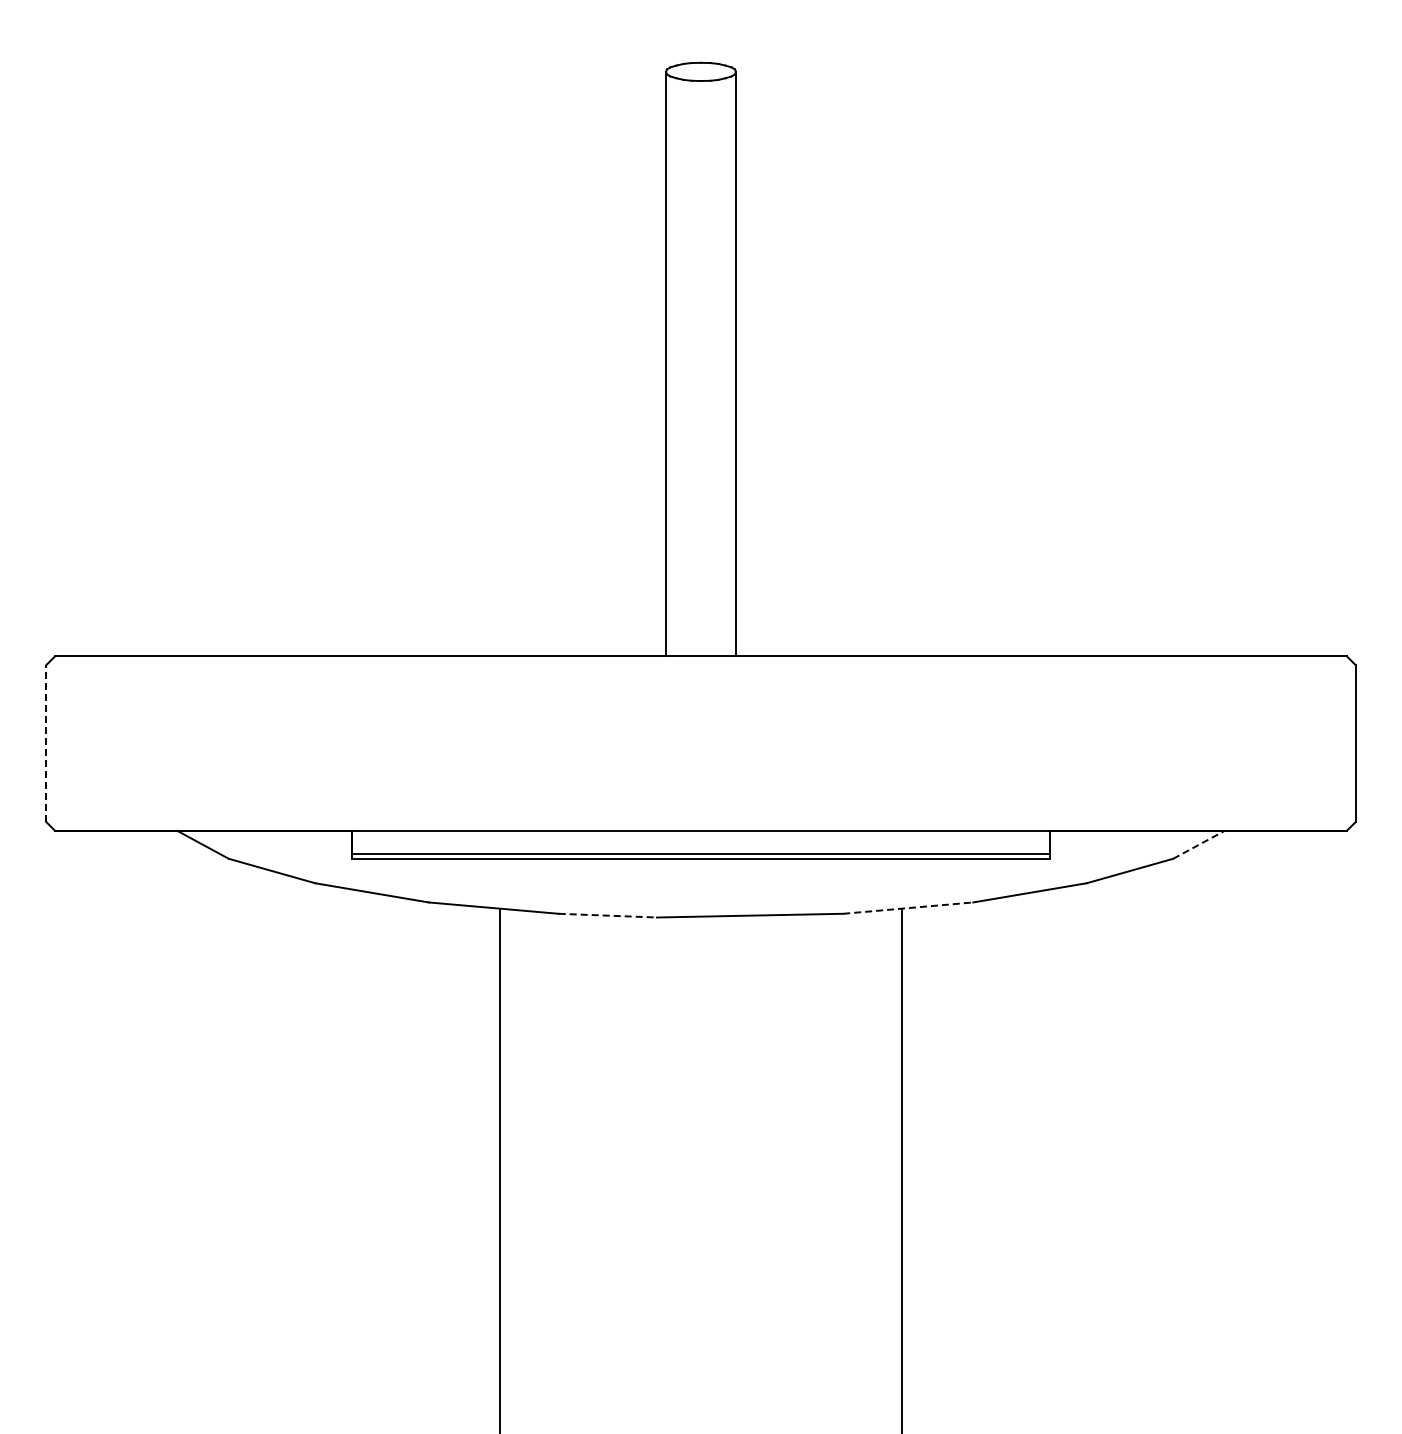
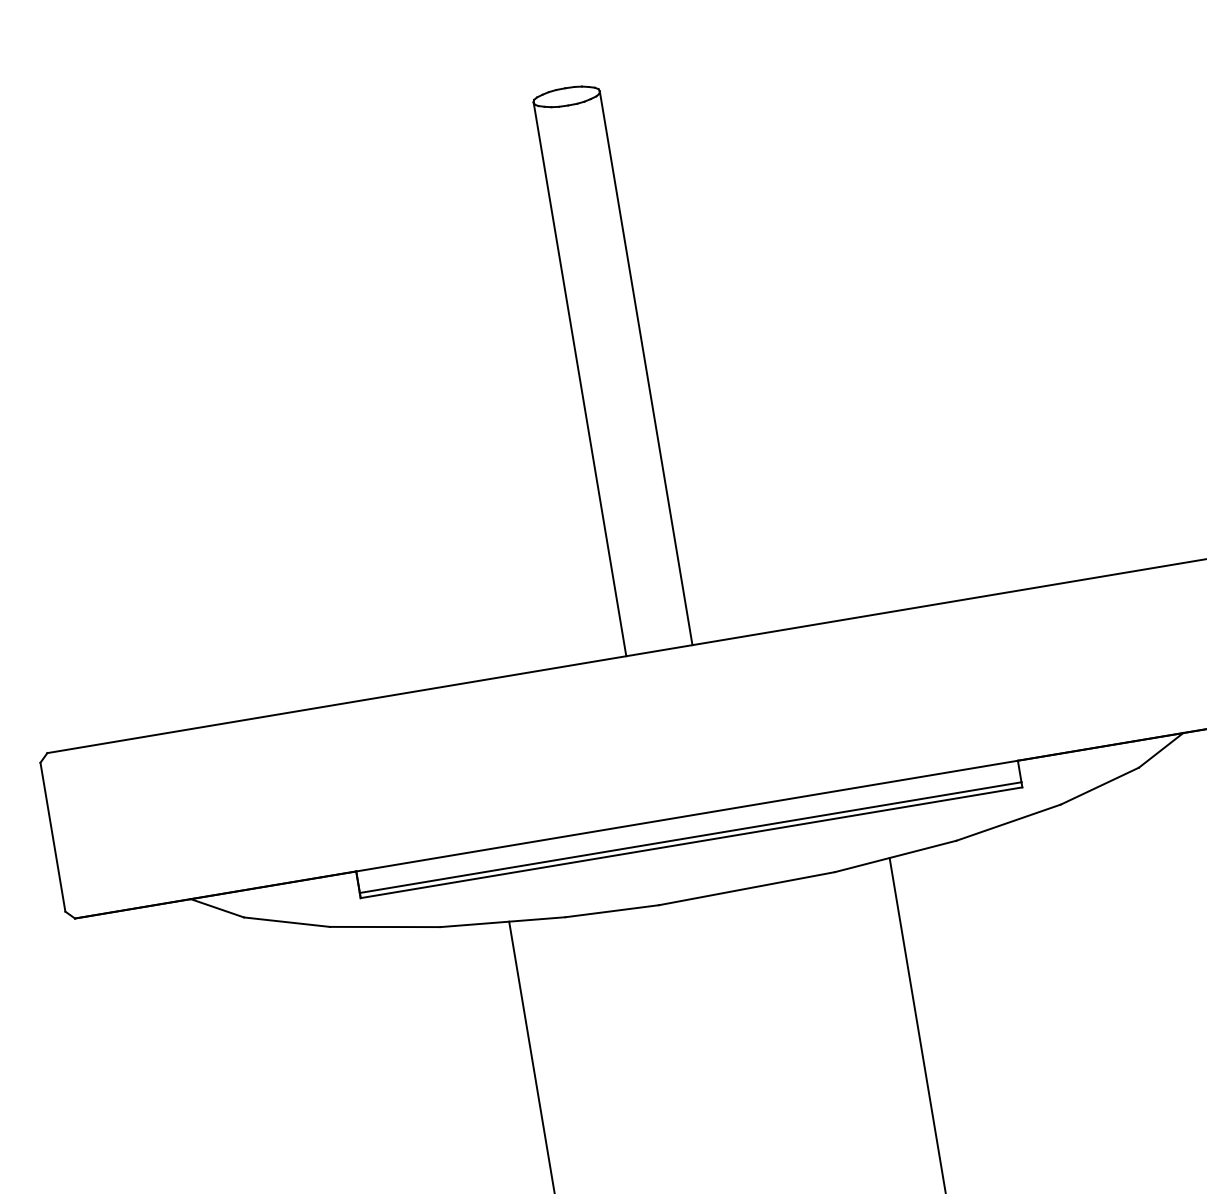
line: (46, 743) -> (53, 837), dashed -> solid
line: (1199, 844) -> (1161, 749), dashed -> solid
line: (908, 908) -> (896, 856), dashed -> solid
line: (608, 915) -> (612, 910), dashed -> solid

